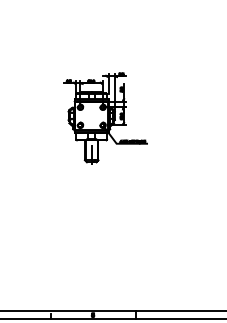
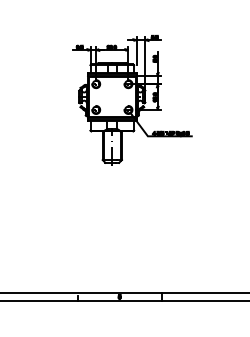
part: (105, 117) -> (132, 99), size x1.43

